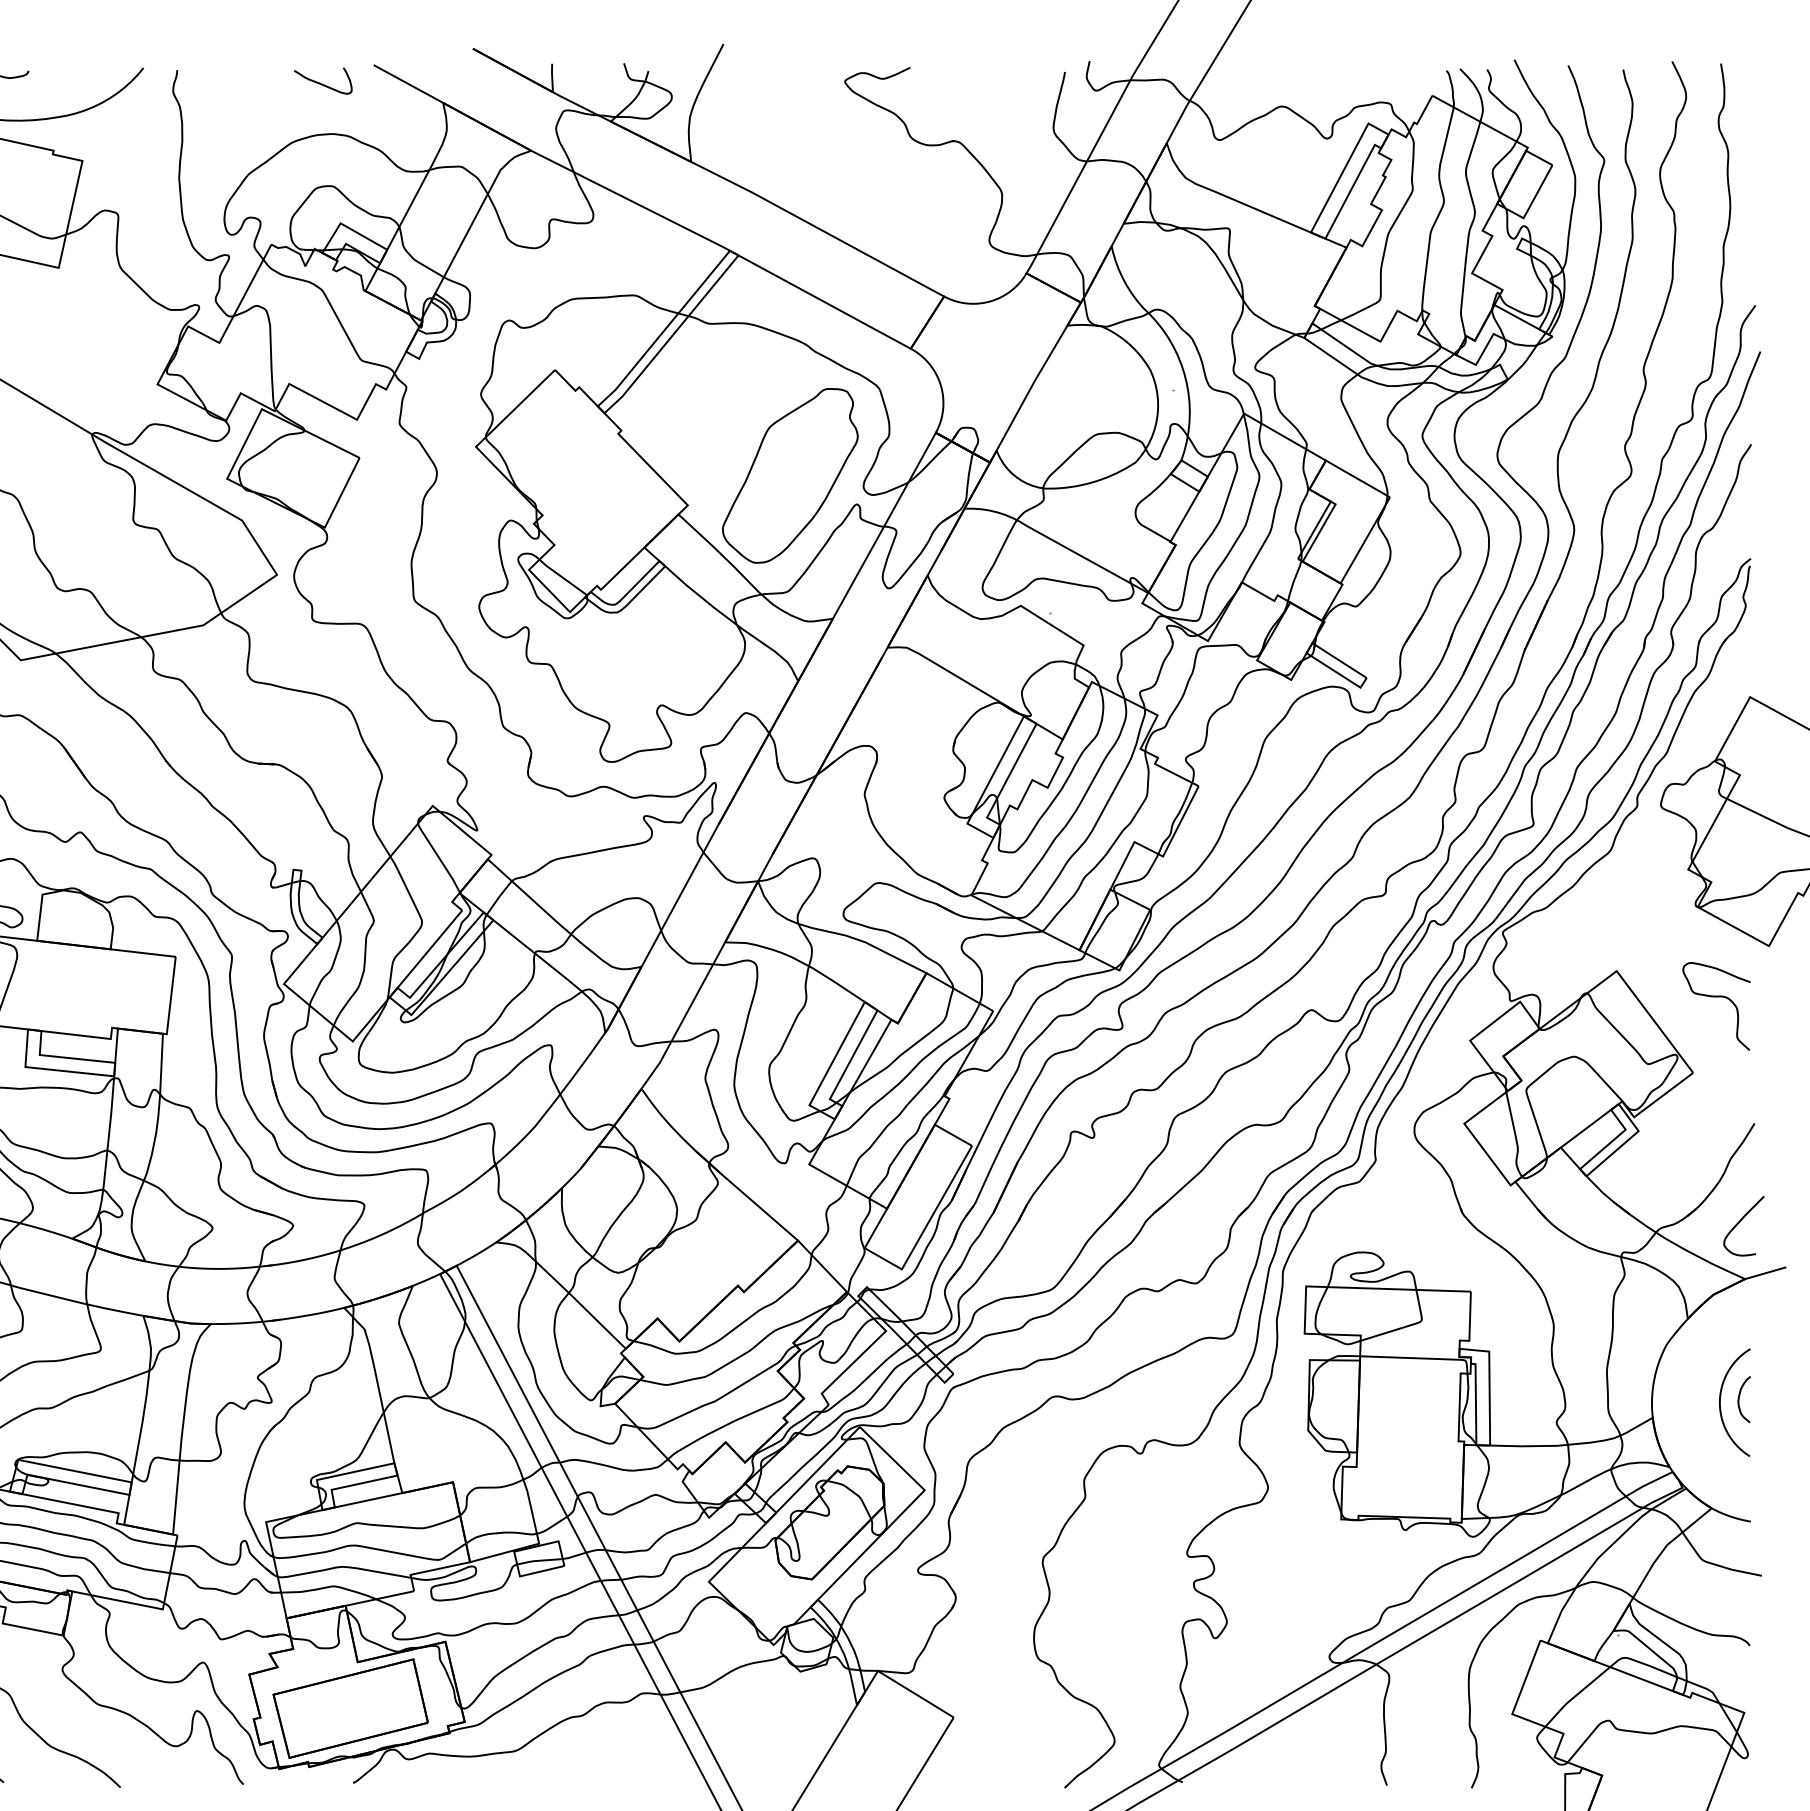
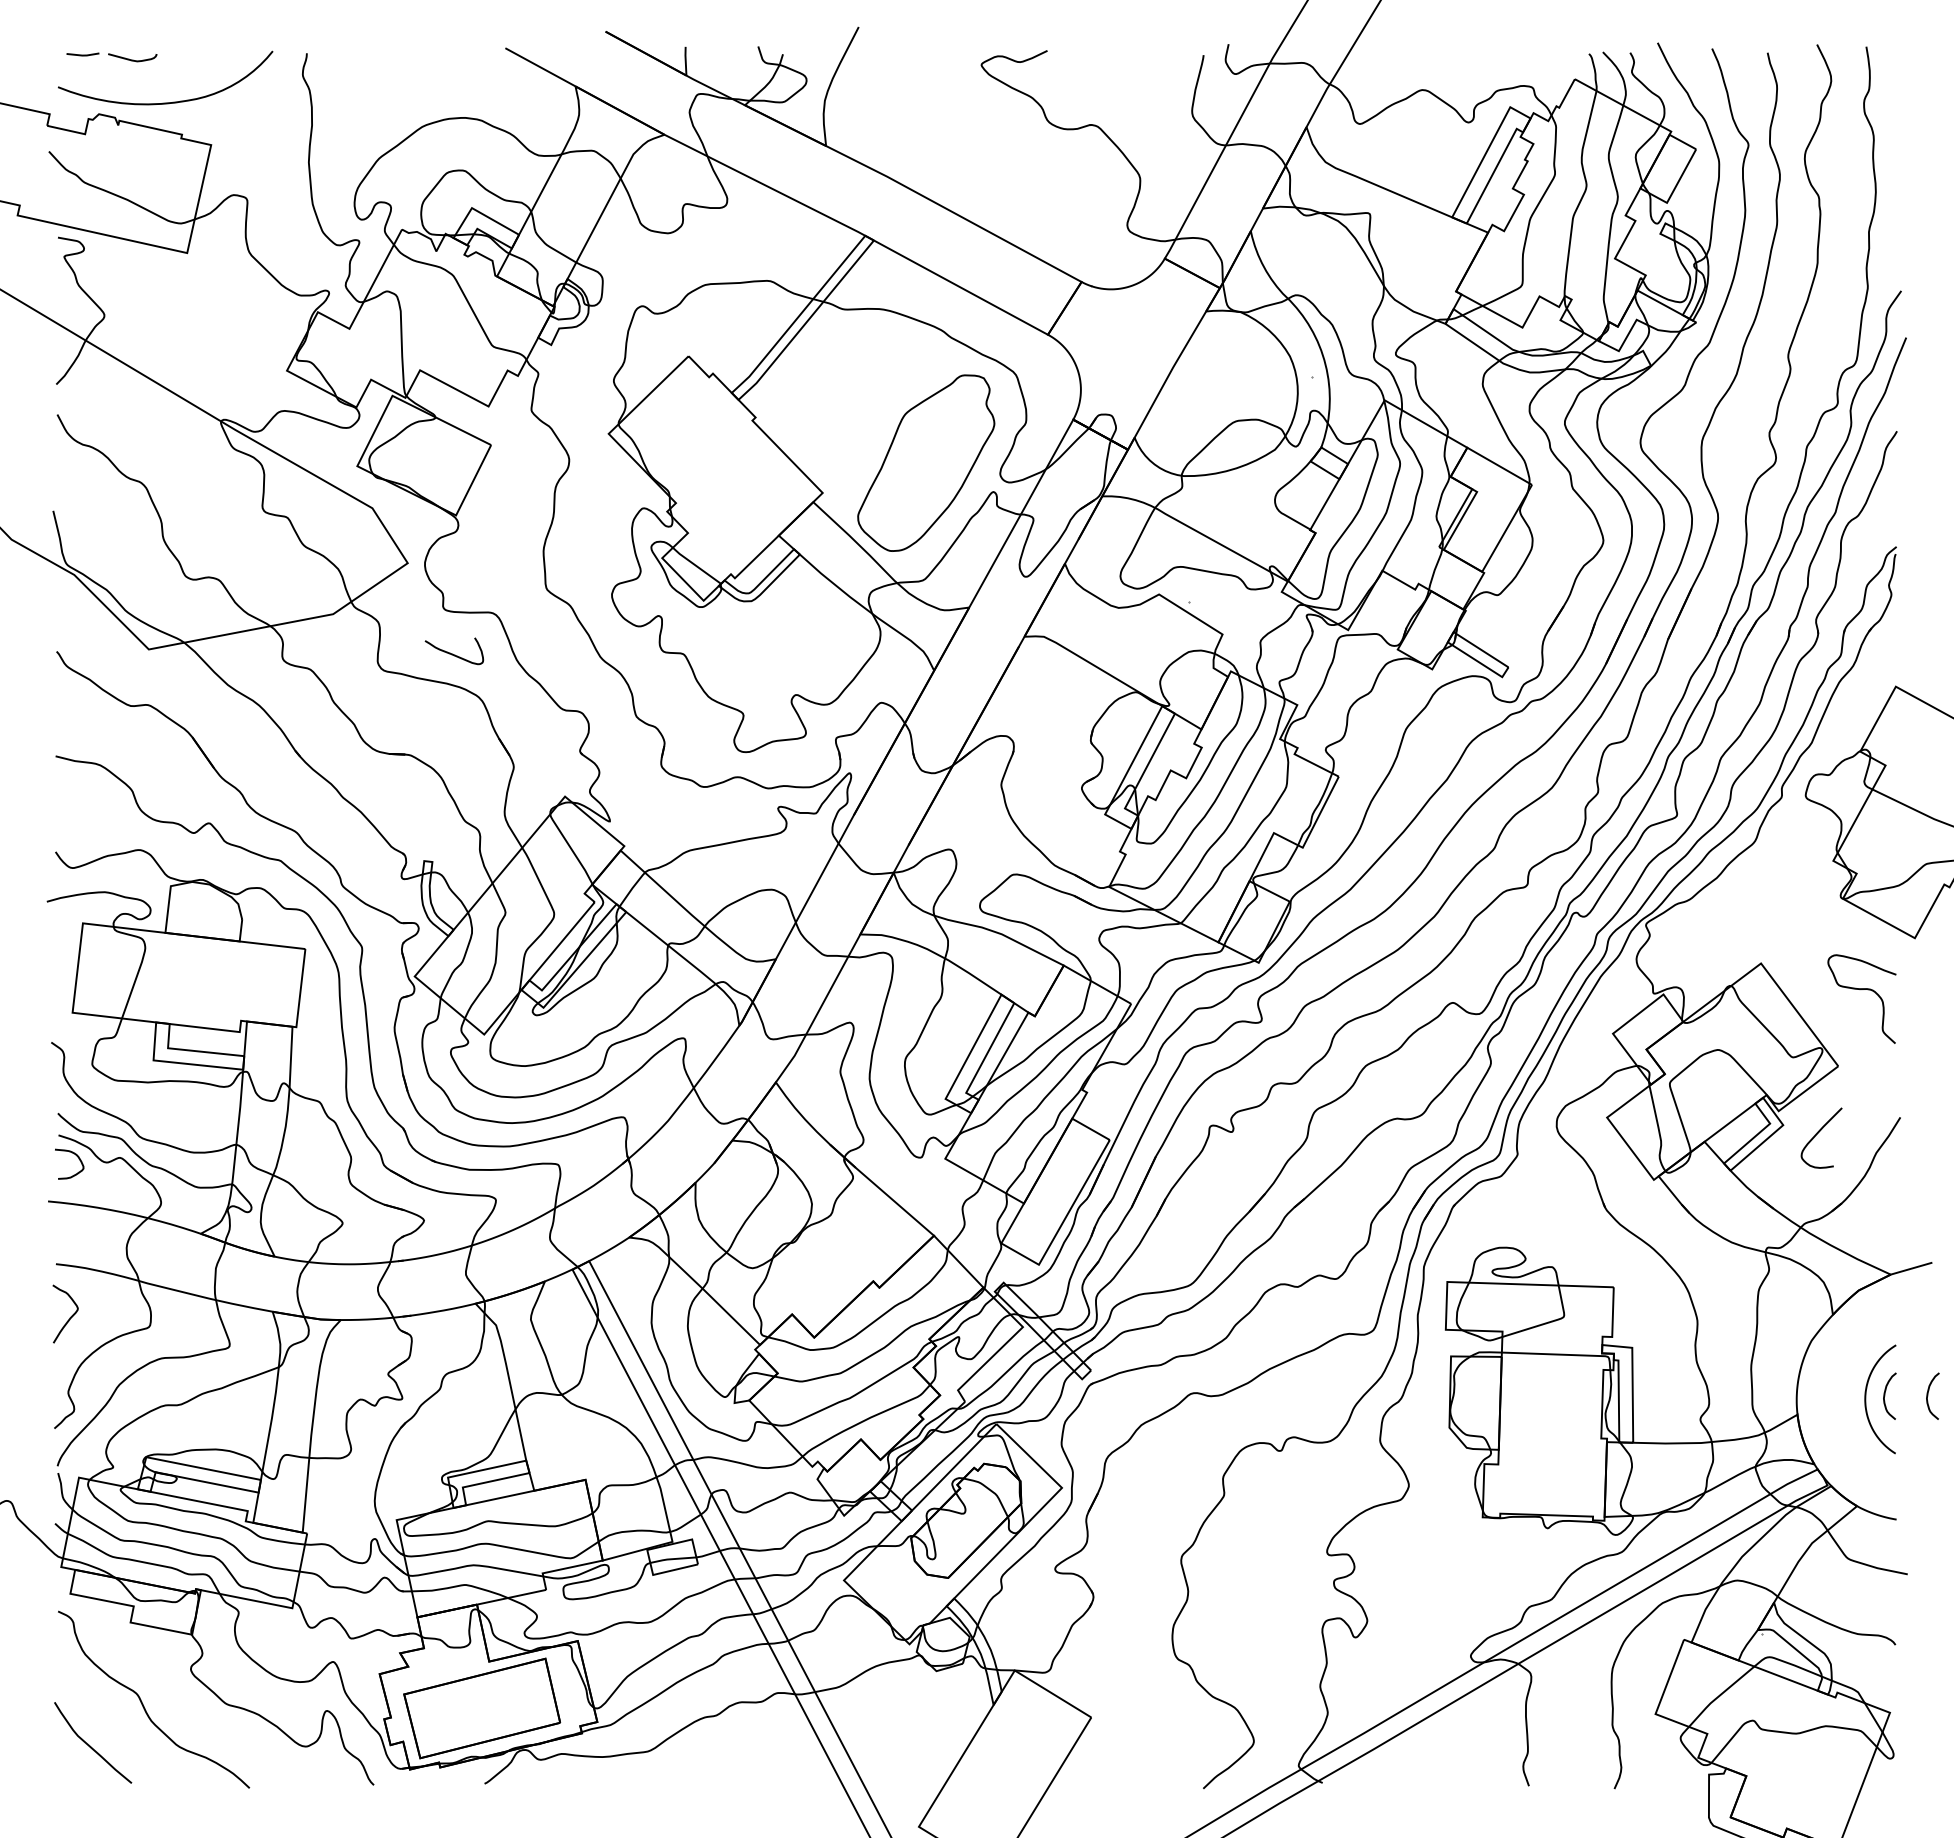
curve: (321, 83) -> (452, 653), moved
curve: (1740, 1221) -> (1818, 1133), moved
curve: (1782, 1398) -> (1928, 1395), added

